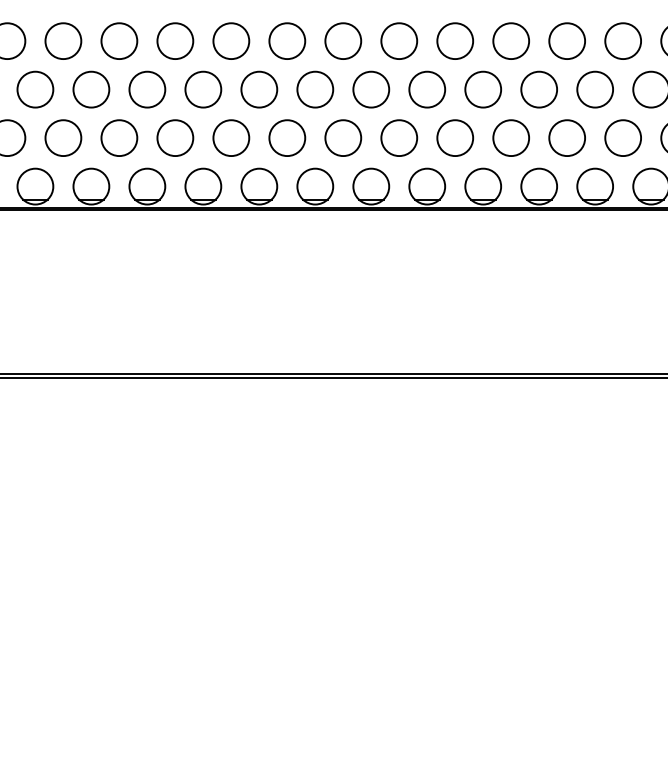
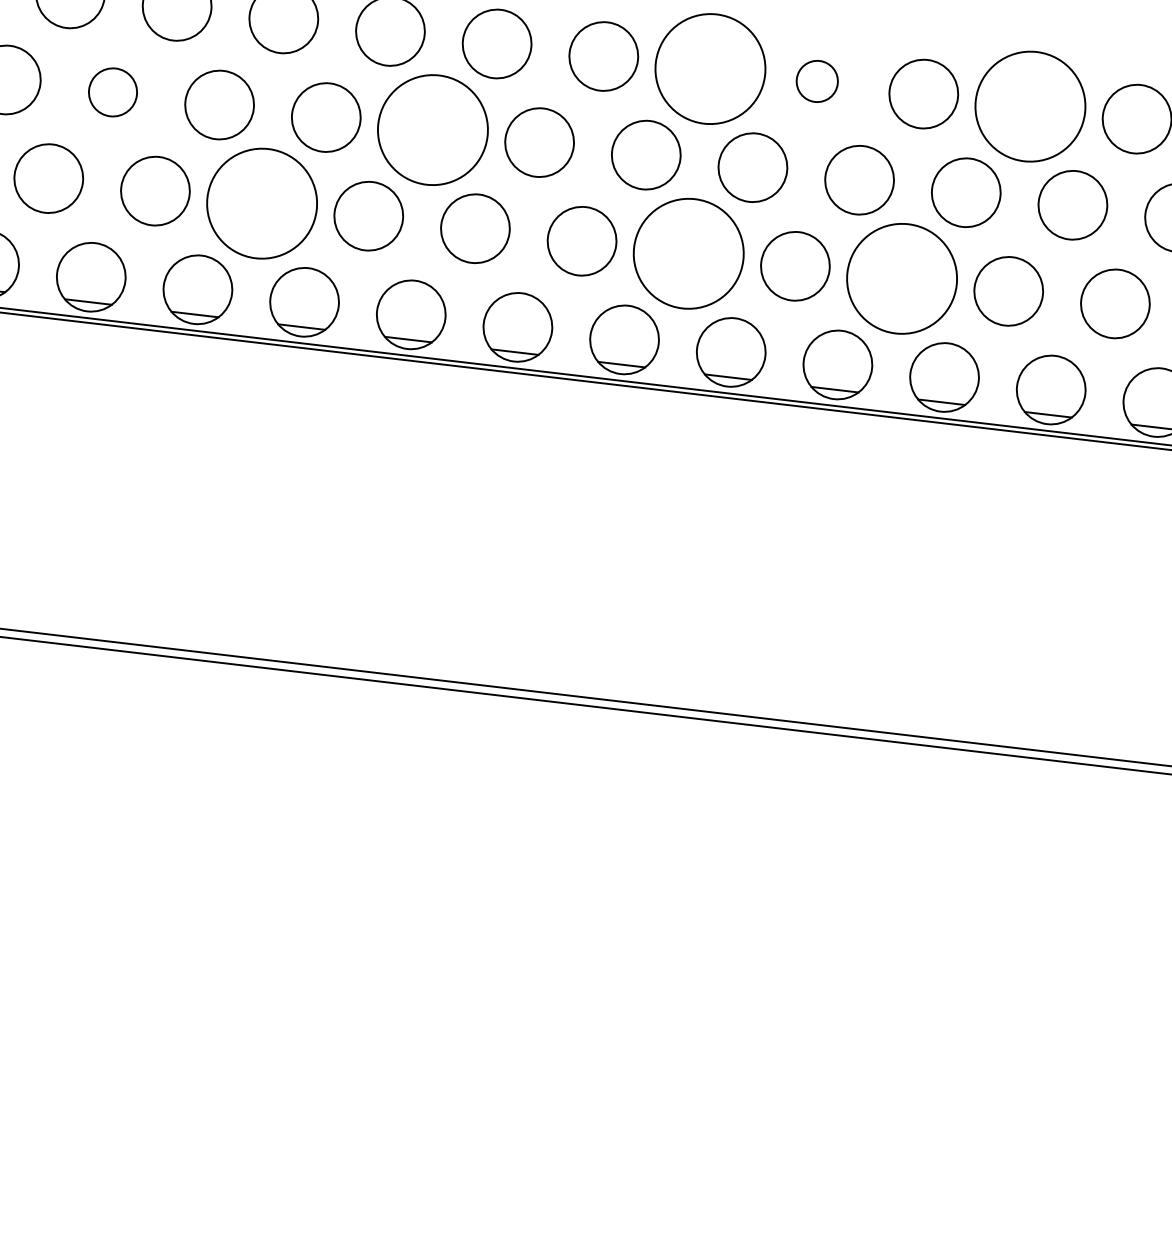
circle: (399, 40) -> (817, 80), size x0.6
circle: (343, 41) -> (710, 69), size x1.6
circle: (511, 41) -> (1030, 107), size x1.6
circle: (35, 89) -> (113, 92), size x0.7
circle: (203, 89) -> (433, 129), size x1.6
circle: (119, 138) -> (262, 204), size x1.6
circle: (343, 138) -> (689, 254), size x1.6
circle: (455, 138) -> (902, 279), size x1.6

